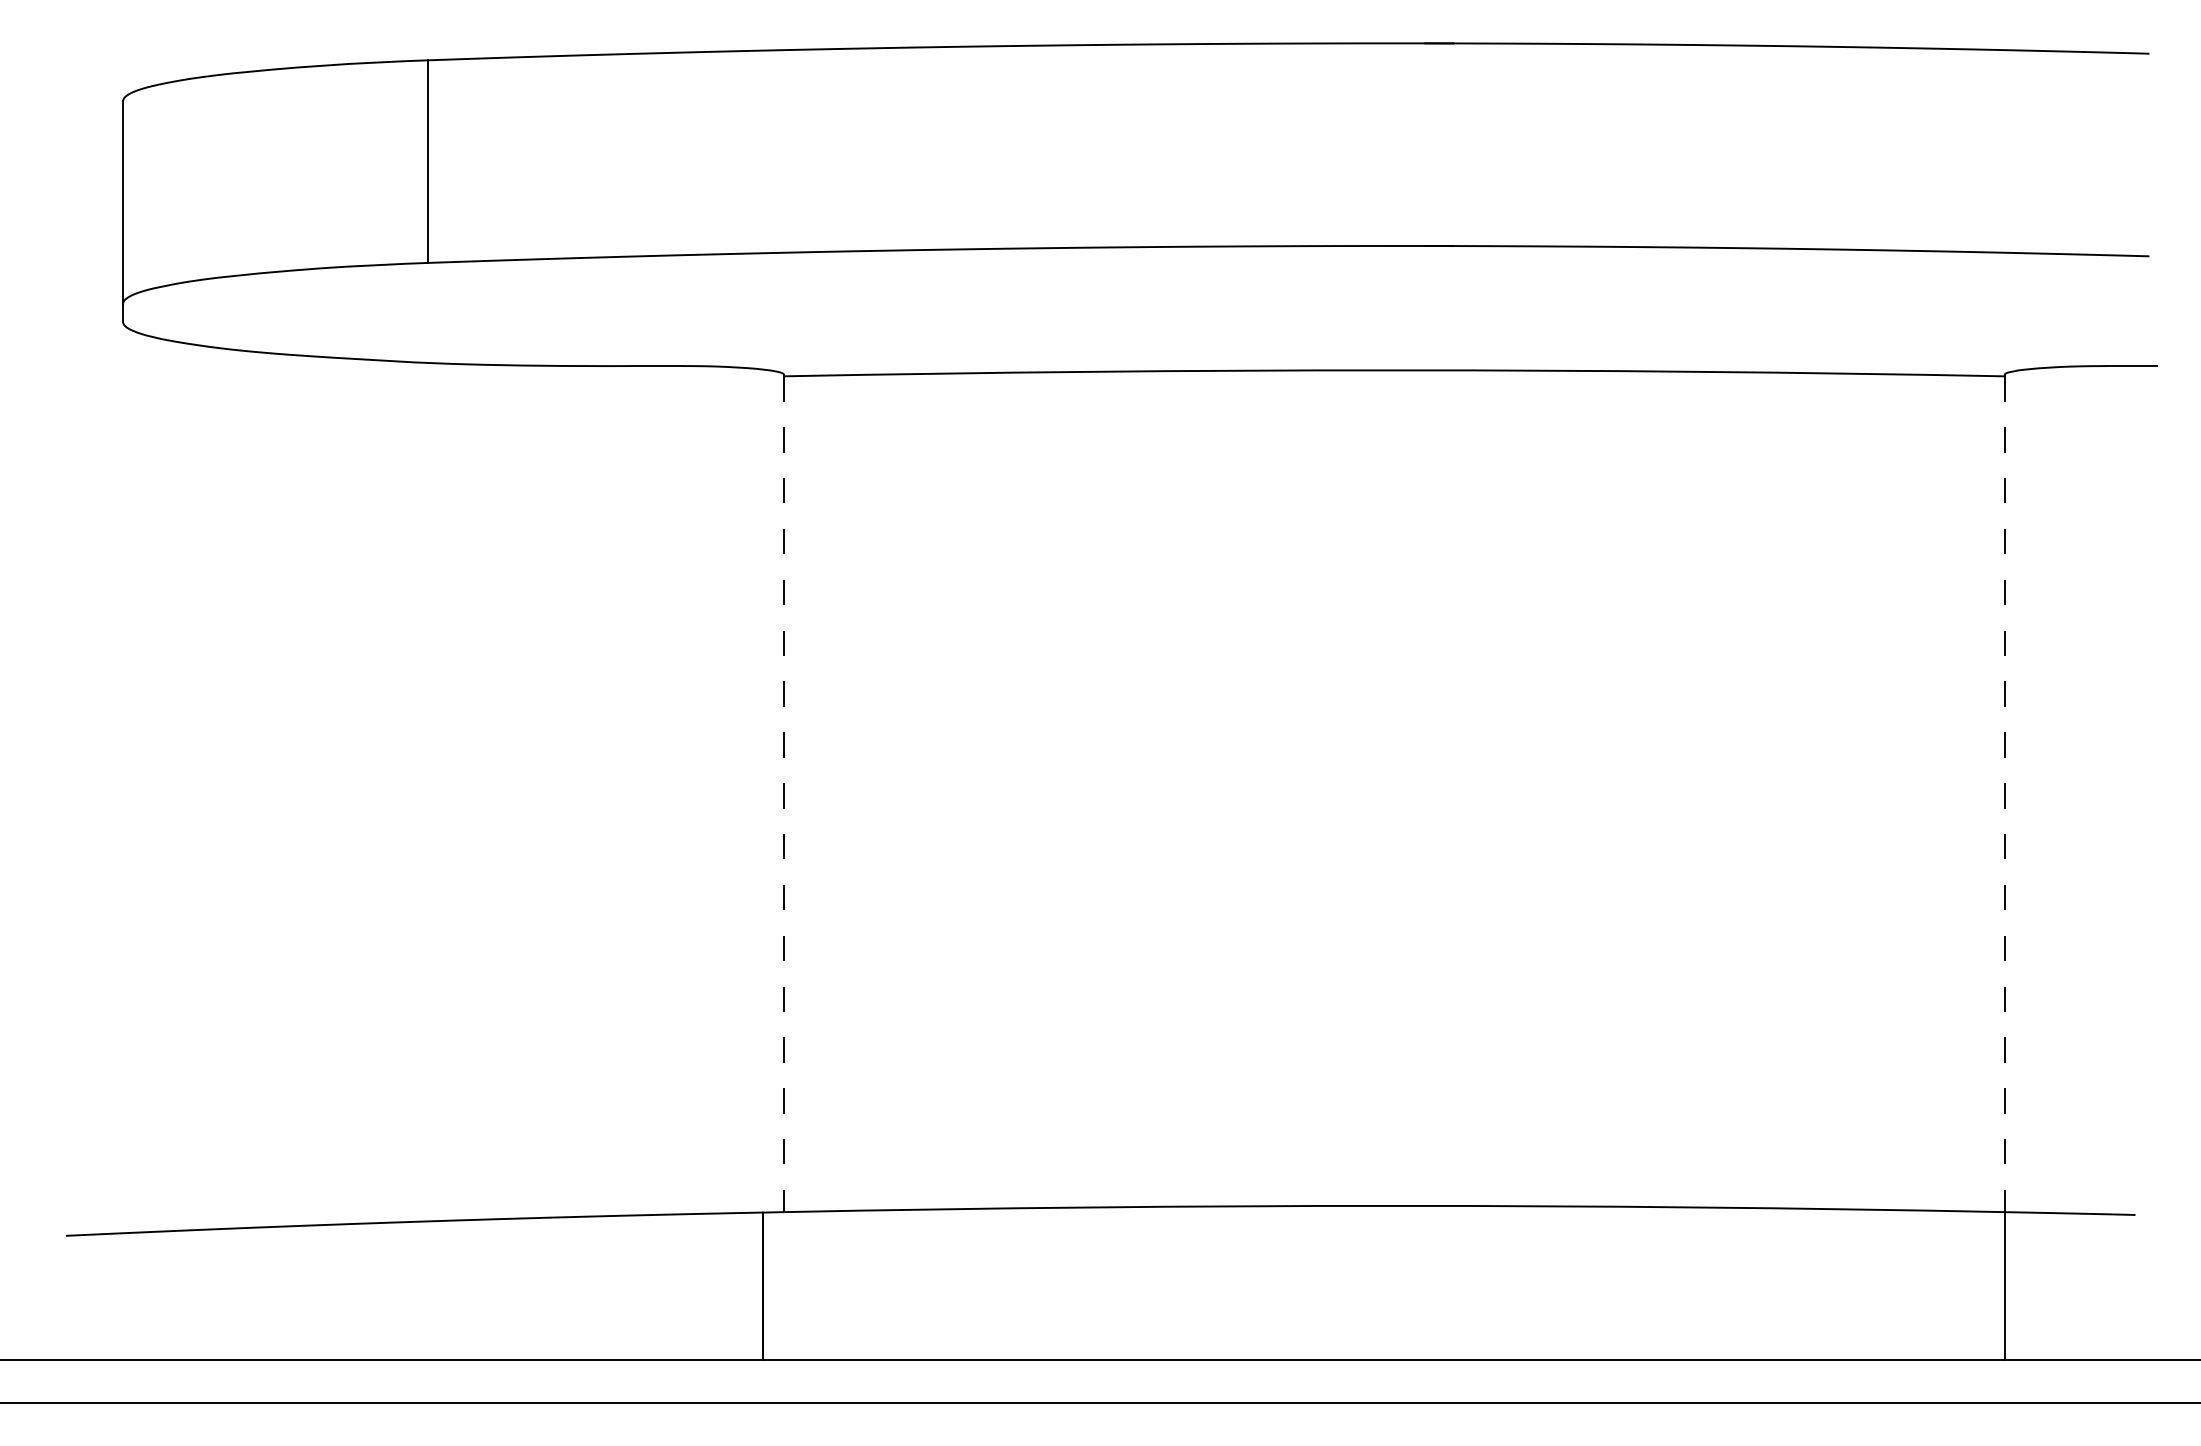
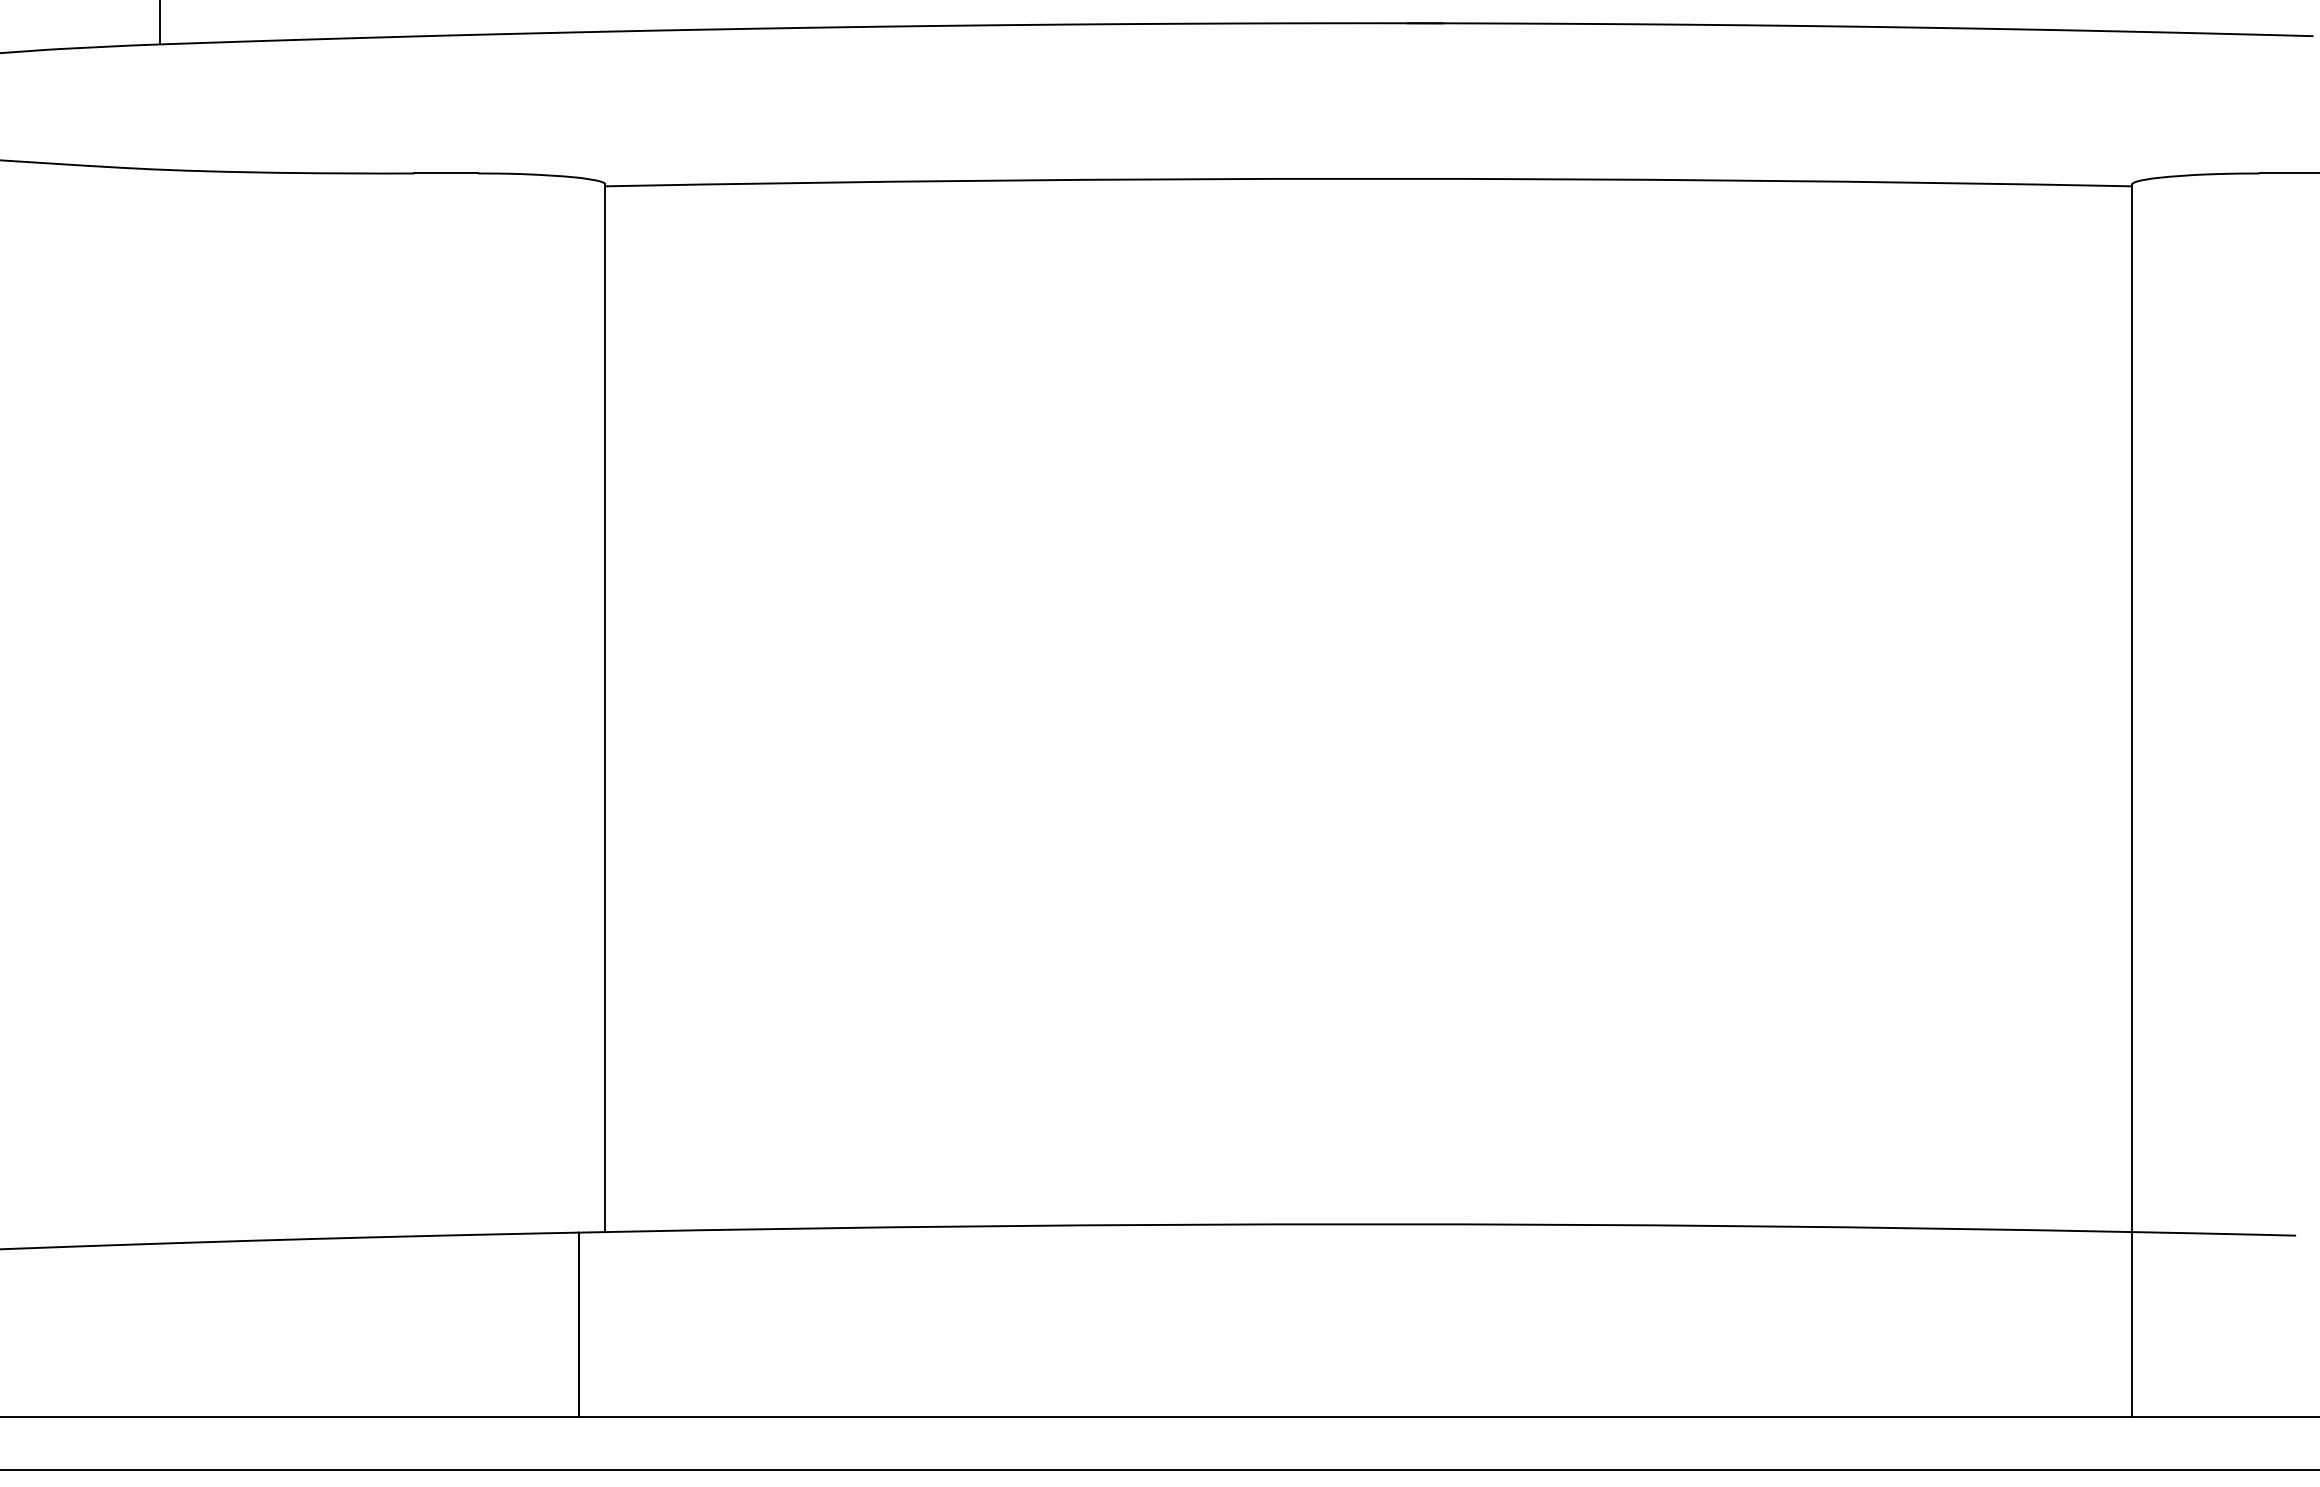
line: (784, 794) -> (605, 709), dashed -> solid
line: (2004, 794) -> (2132, 709), dashed -> solid

